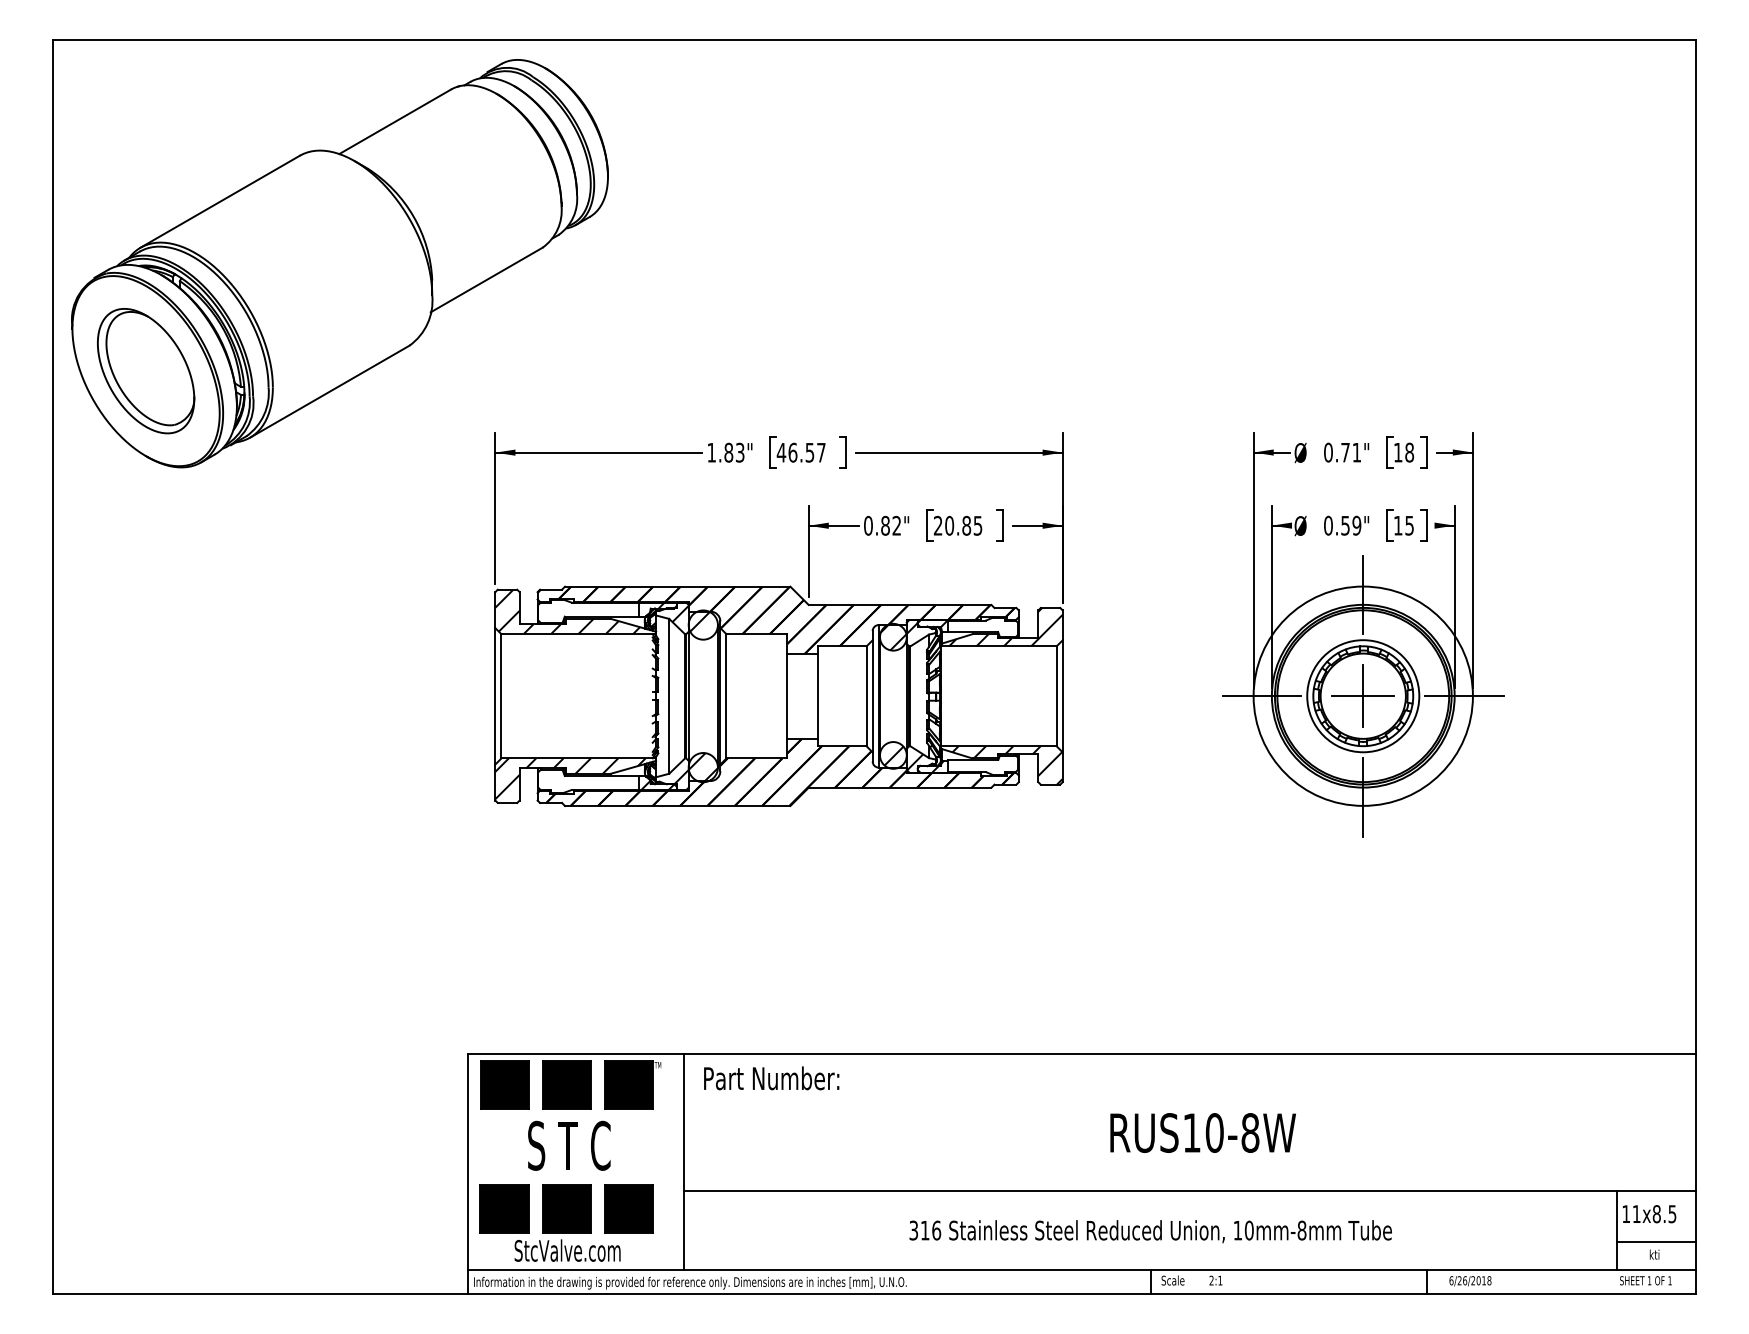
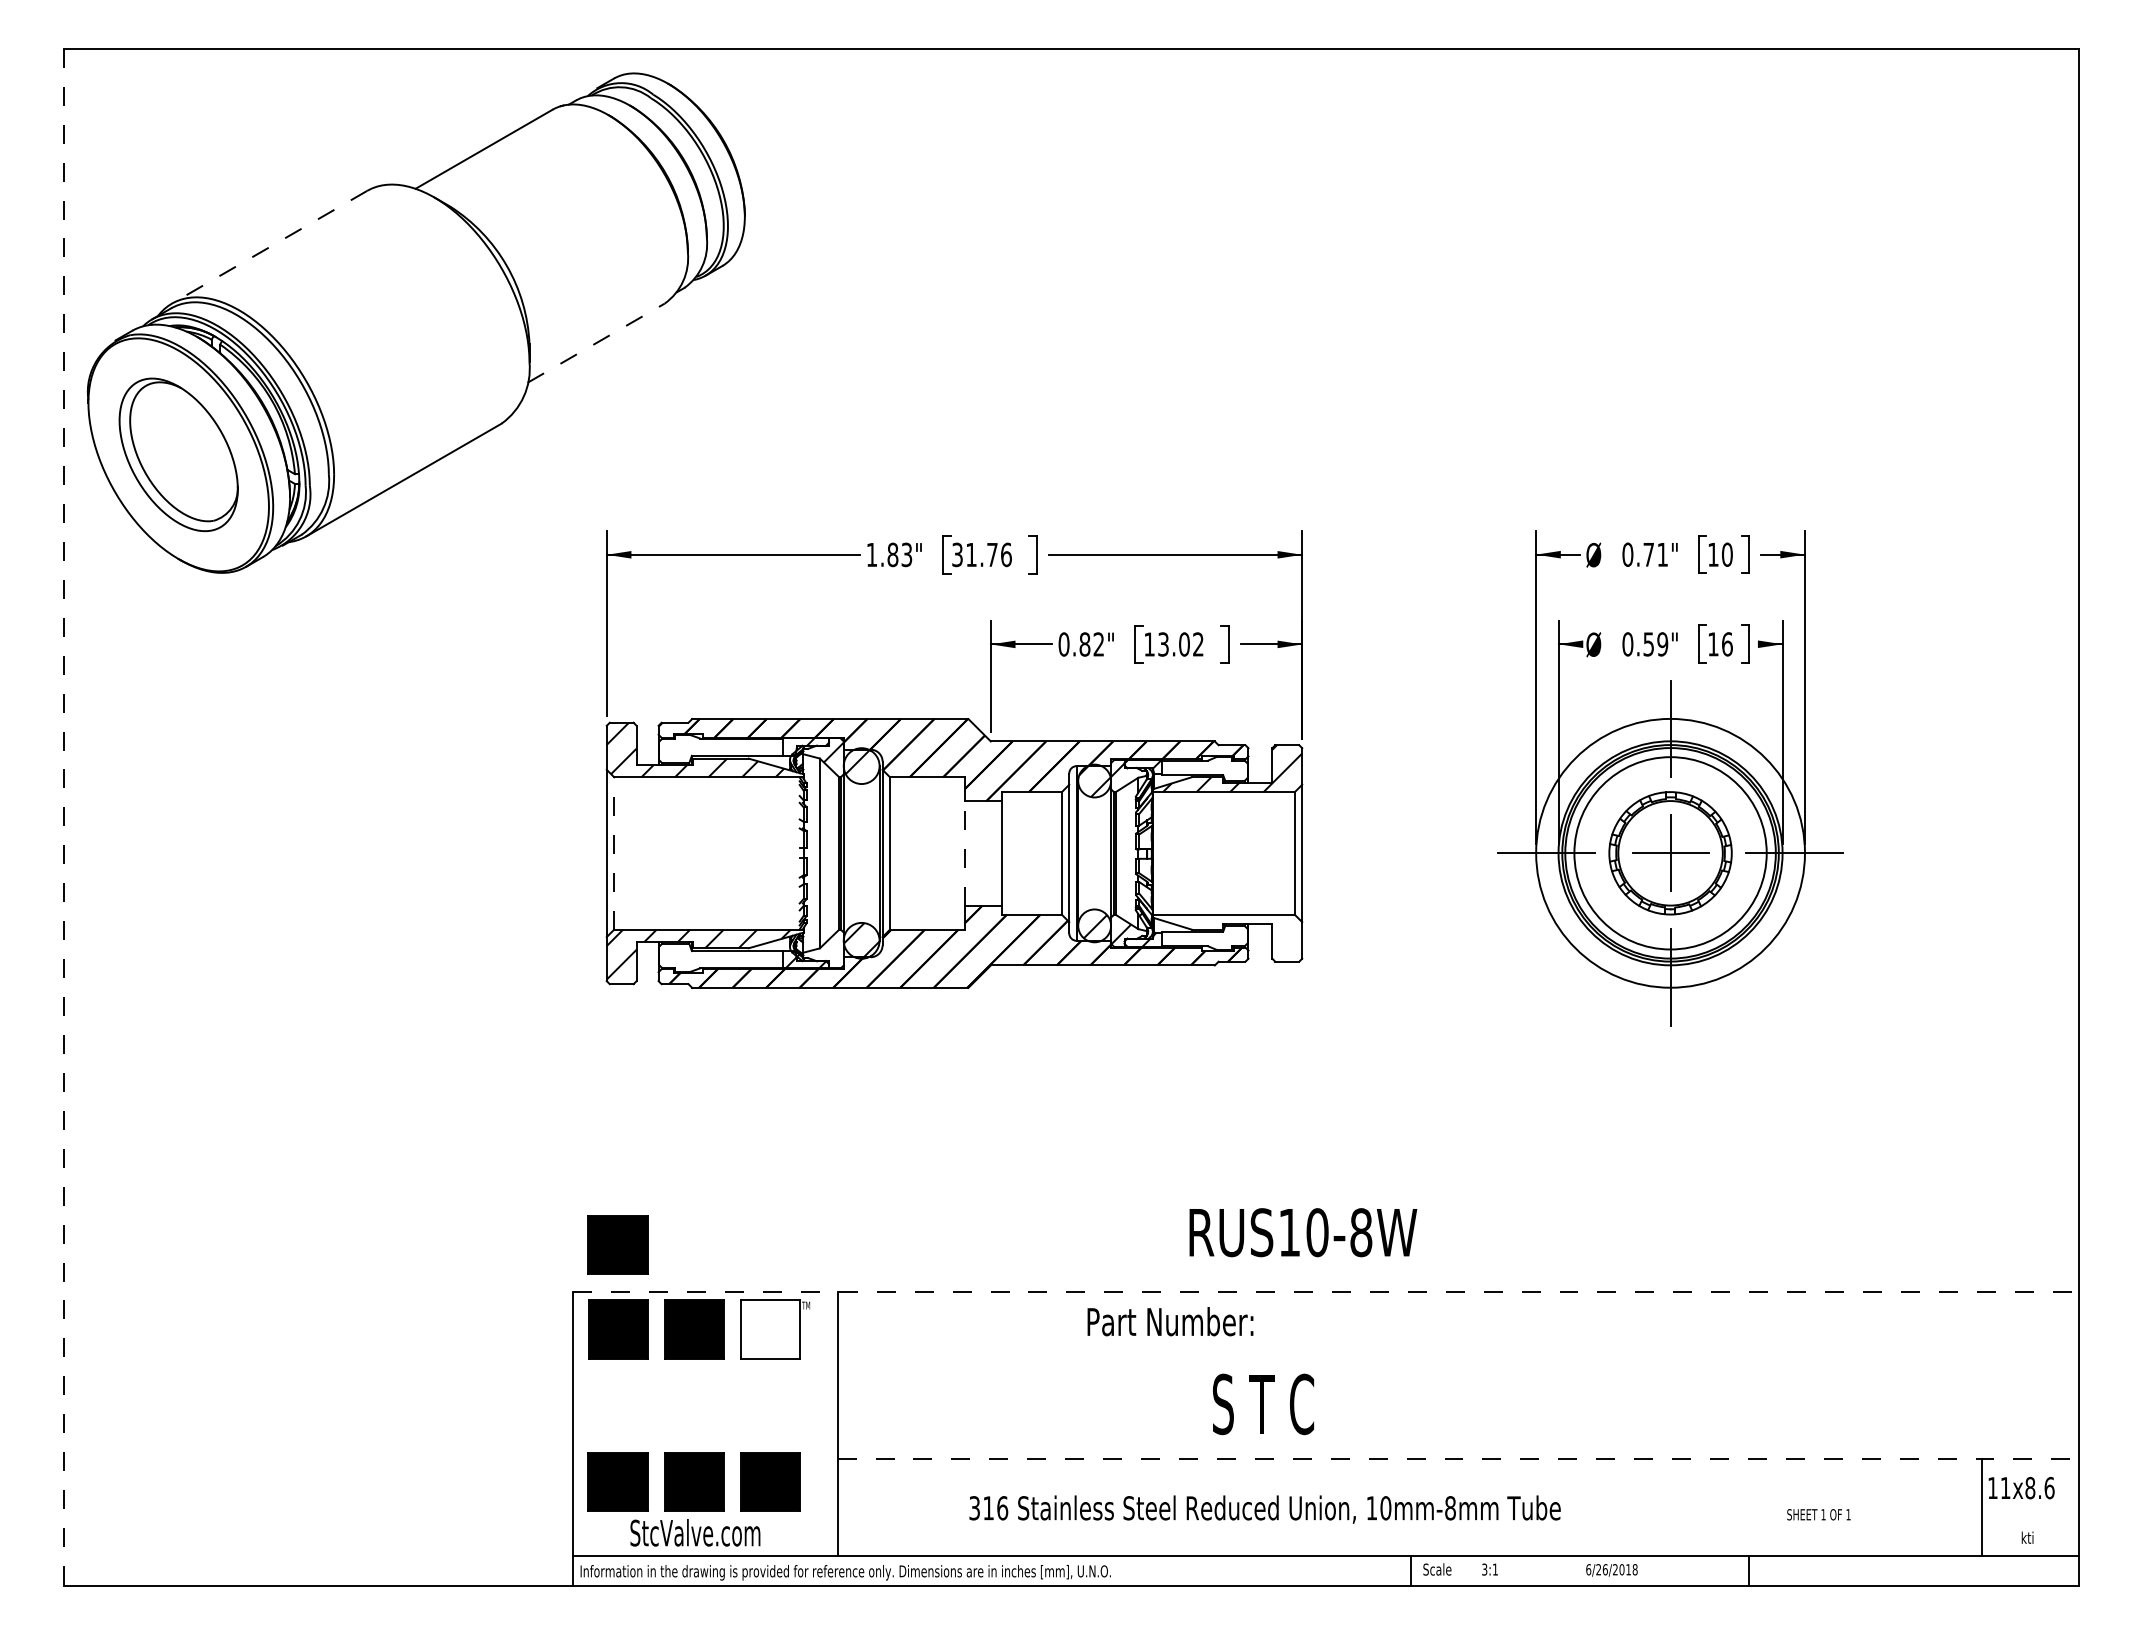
line: (220, 201) -> (269, 247), solid -> dashed
line: (486, 279) -> (596, 342), solid -> dashed
text: (801, 452) -> (981, 554), 46.57 -> 31.76
text: (1409, 452) -> (1727, 554), 18 -> 10
text: (957, 525) -> (1173, 644), 20.85 -> 13.02
text: (1409, 525) -> (1727, 644), 15 -> 16
line: (52, 667) -> (64, 817), solid -> dashed
line: (501, 695) -> (614, 852), solid -> dashed
line: (787, 695) -> (964, 852), solid -> dashed
circle: (1363, 696) -> (1670, 853), size x1.4
hatch: (1007, 764) -> (1234, 937), removed
hatch: (681, 777) -> (834, 952), removed
part: (504, 1015) -> (617, 1244), added
line: (1082, 1053) -> (1326, 1291), solid -> dashed
text: (771, 1078) -> (1170, 1321), moved
fill: (628, 1084) -> (770, 1329), removed
text: (1203, 1132) -> (1303, 1232), moved
text: (569, 1145) -> (1263, 1404), moved
line: (1190, 1190) -> (1458, 1459), solid -> dashed
text: (1672, 1214) -> (2049, 1488), 11x8.5 -> 11x8.6
text: (1150, 1231) -> (1264, 1509), moved
line: (1656, 1242) -> (2029, 1522), removed
text: (1211, 1280) -> (1484, 1569), 2:1 -> 3:1
text: (1645, 1280) -> (1818, 1514), moved
text: (1470, 1281) -> (1611, 1570), moved

